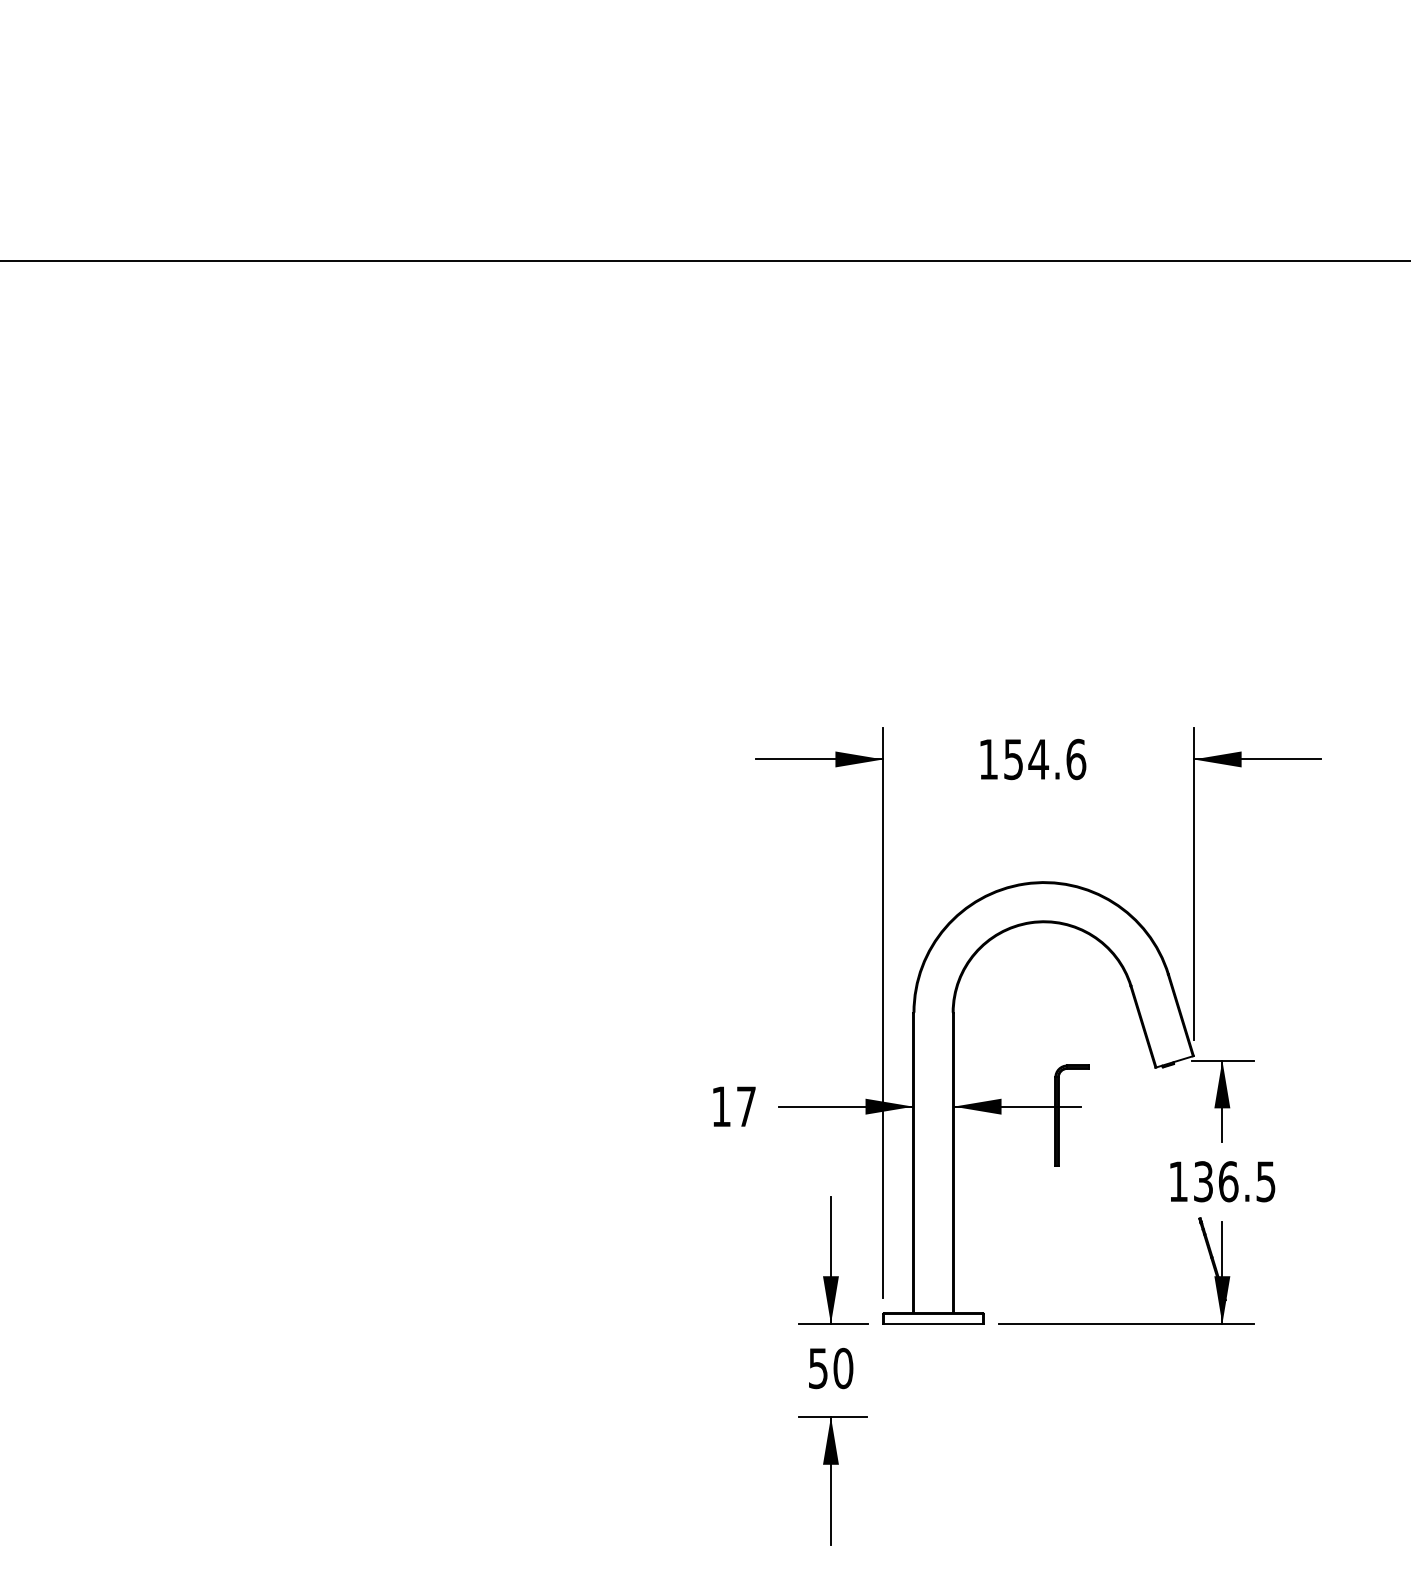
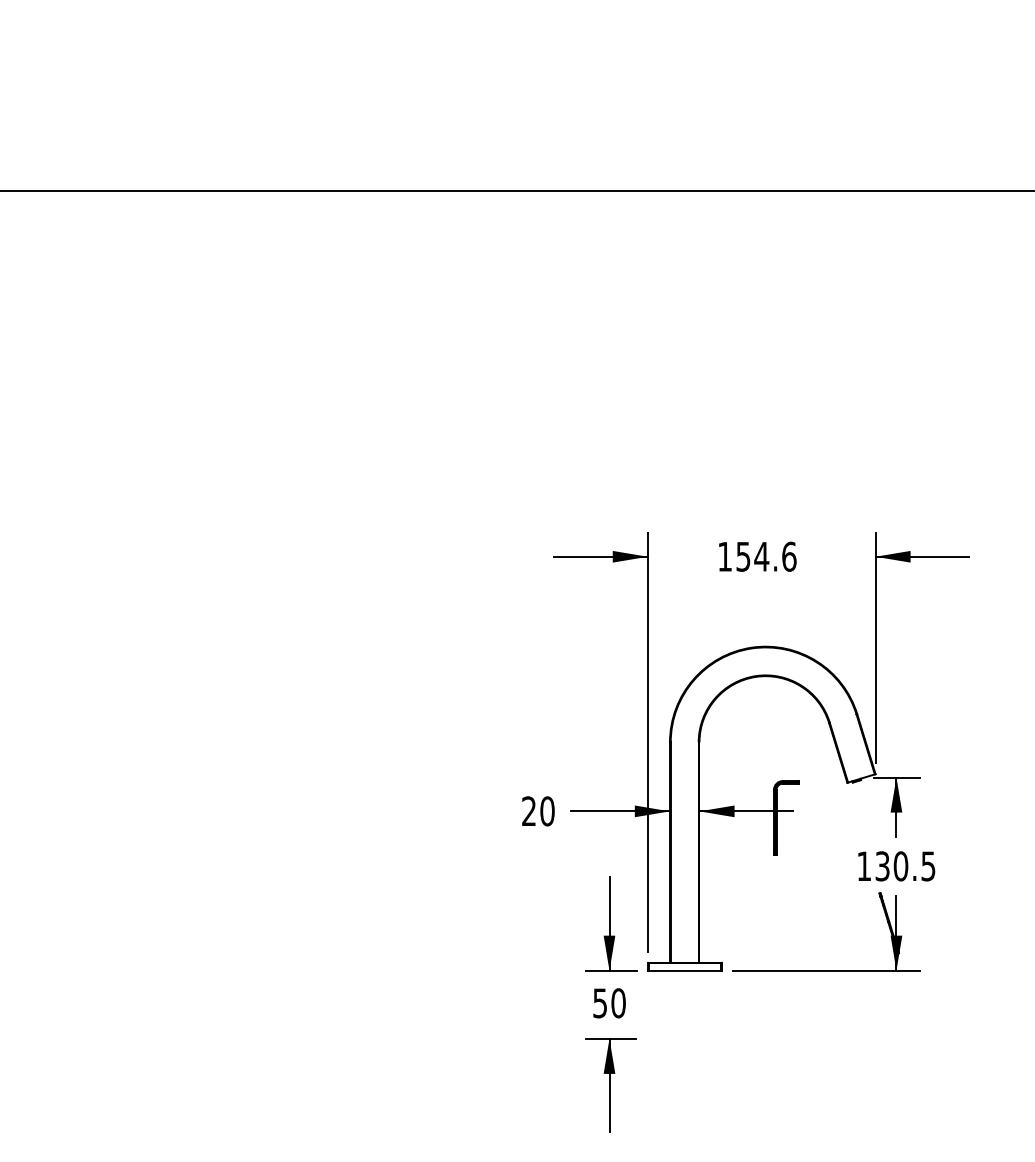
text: (733, 1106) -> (538, 811), 17 -> 20
text: (1228, 1181) -> (900, 866), 136.5 -> 130.5

